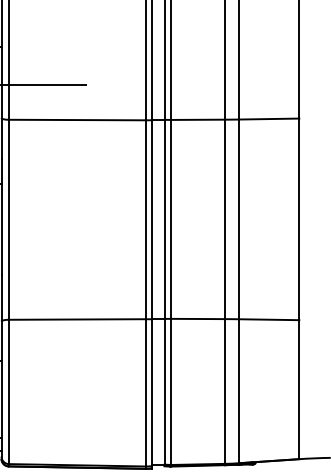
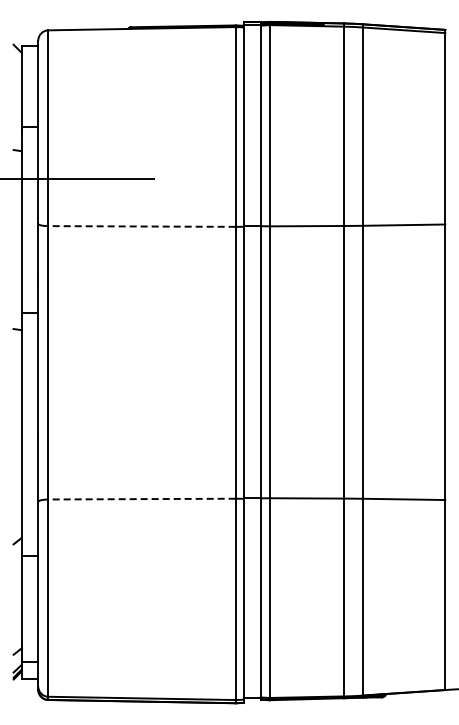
line: (77, 120) -> (142, 226), solid -> dashed
line: (77, 319) -> (142, 499), solid -> dashed

